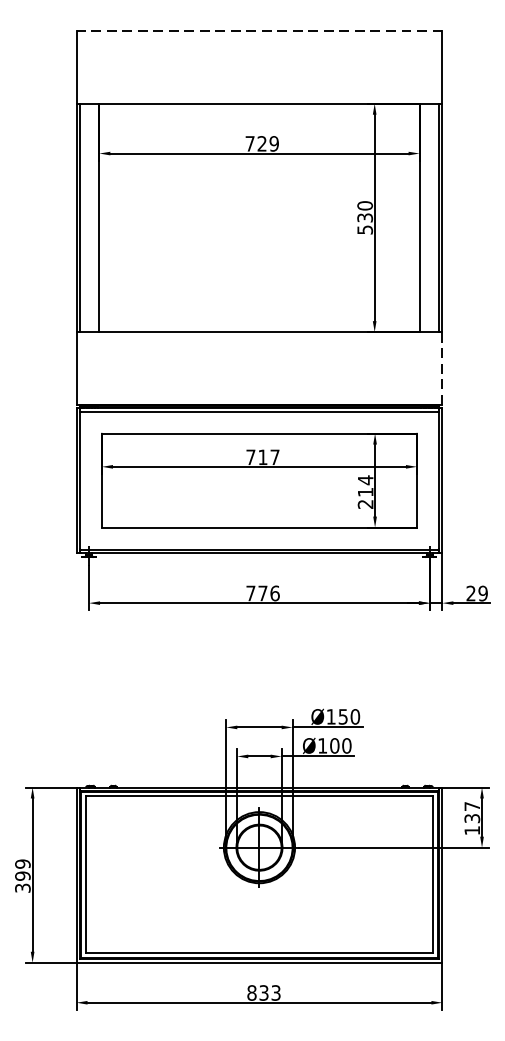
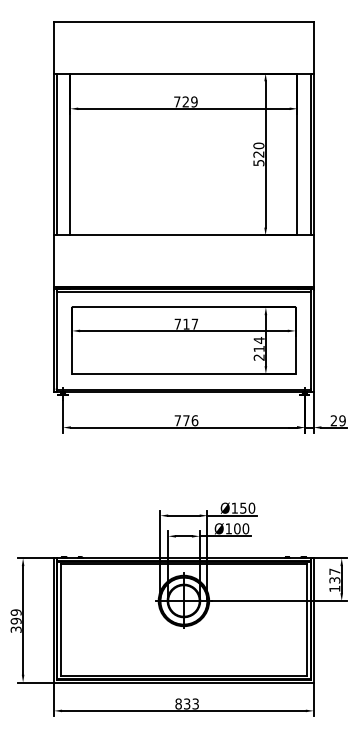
line: (258, 31) -> (183, 22), dashed -> solid
text: (366, 217) -> (259, 154), 530 -> 520
line: (442, 368) -> (313, 261), dashed -> solid

